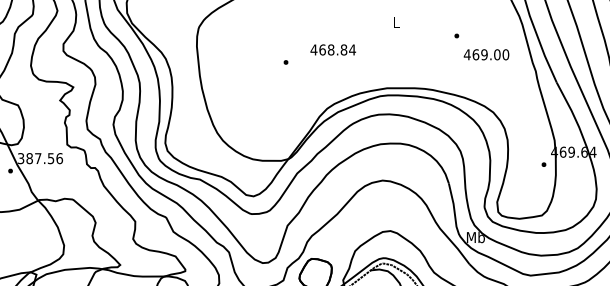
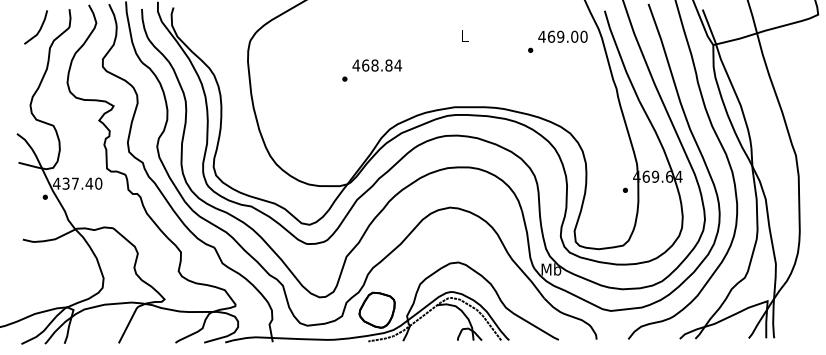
text: (332, 49) -> (376, 65), moved
text: (486, 54) -> (562, 36), moved
text: (40, 158) -> (77, 183), 387.56 -> 437.40

